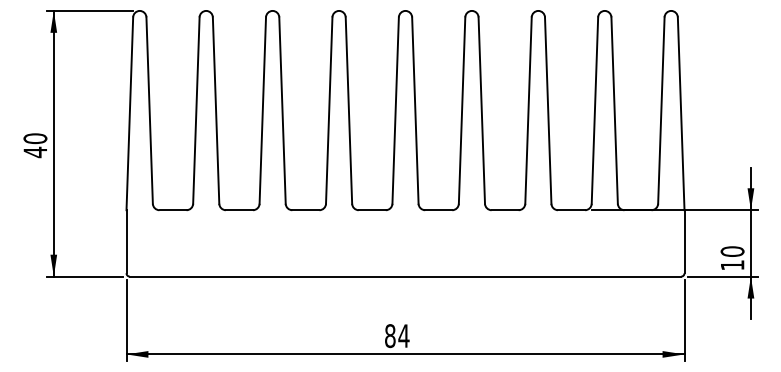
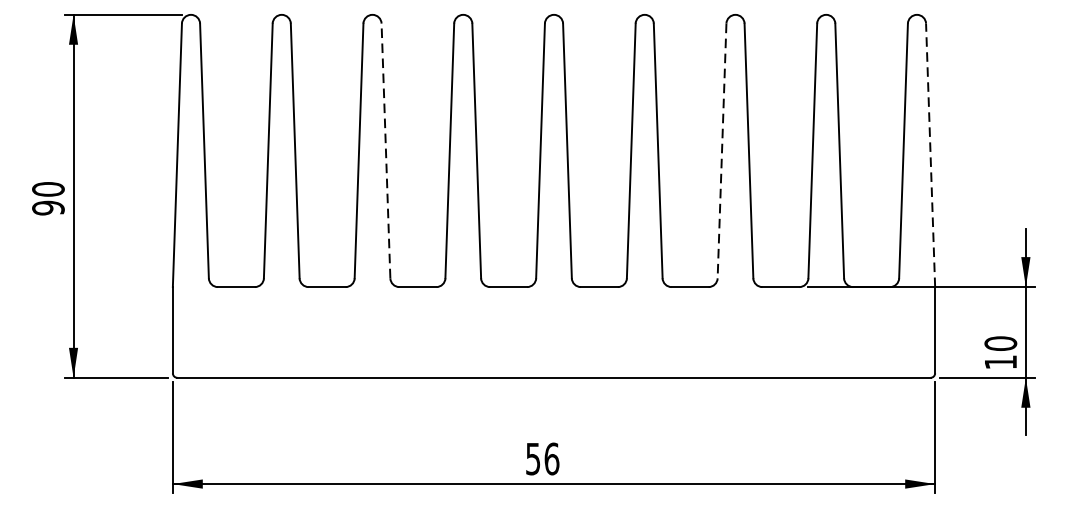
line: (282, 110) -> (385, 150), solid -> dashed
line: (528, 111) -> (722, 152), solid -> dashed
line: (681, 113) -> (931, 154), solid -> dashed
text: (35, 152) -> (48, 208), 40 -> 90
text: (397, 336) -> (543, 459), 84 -> 56

